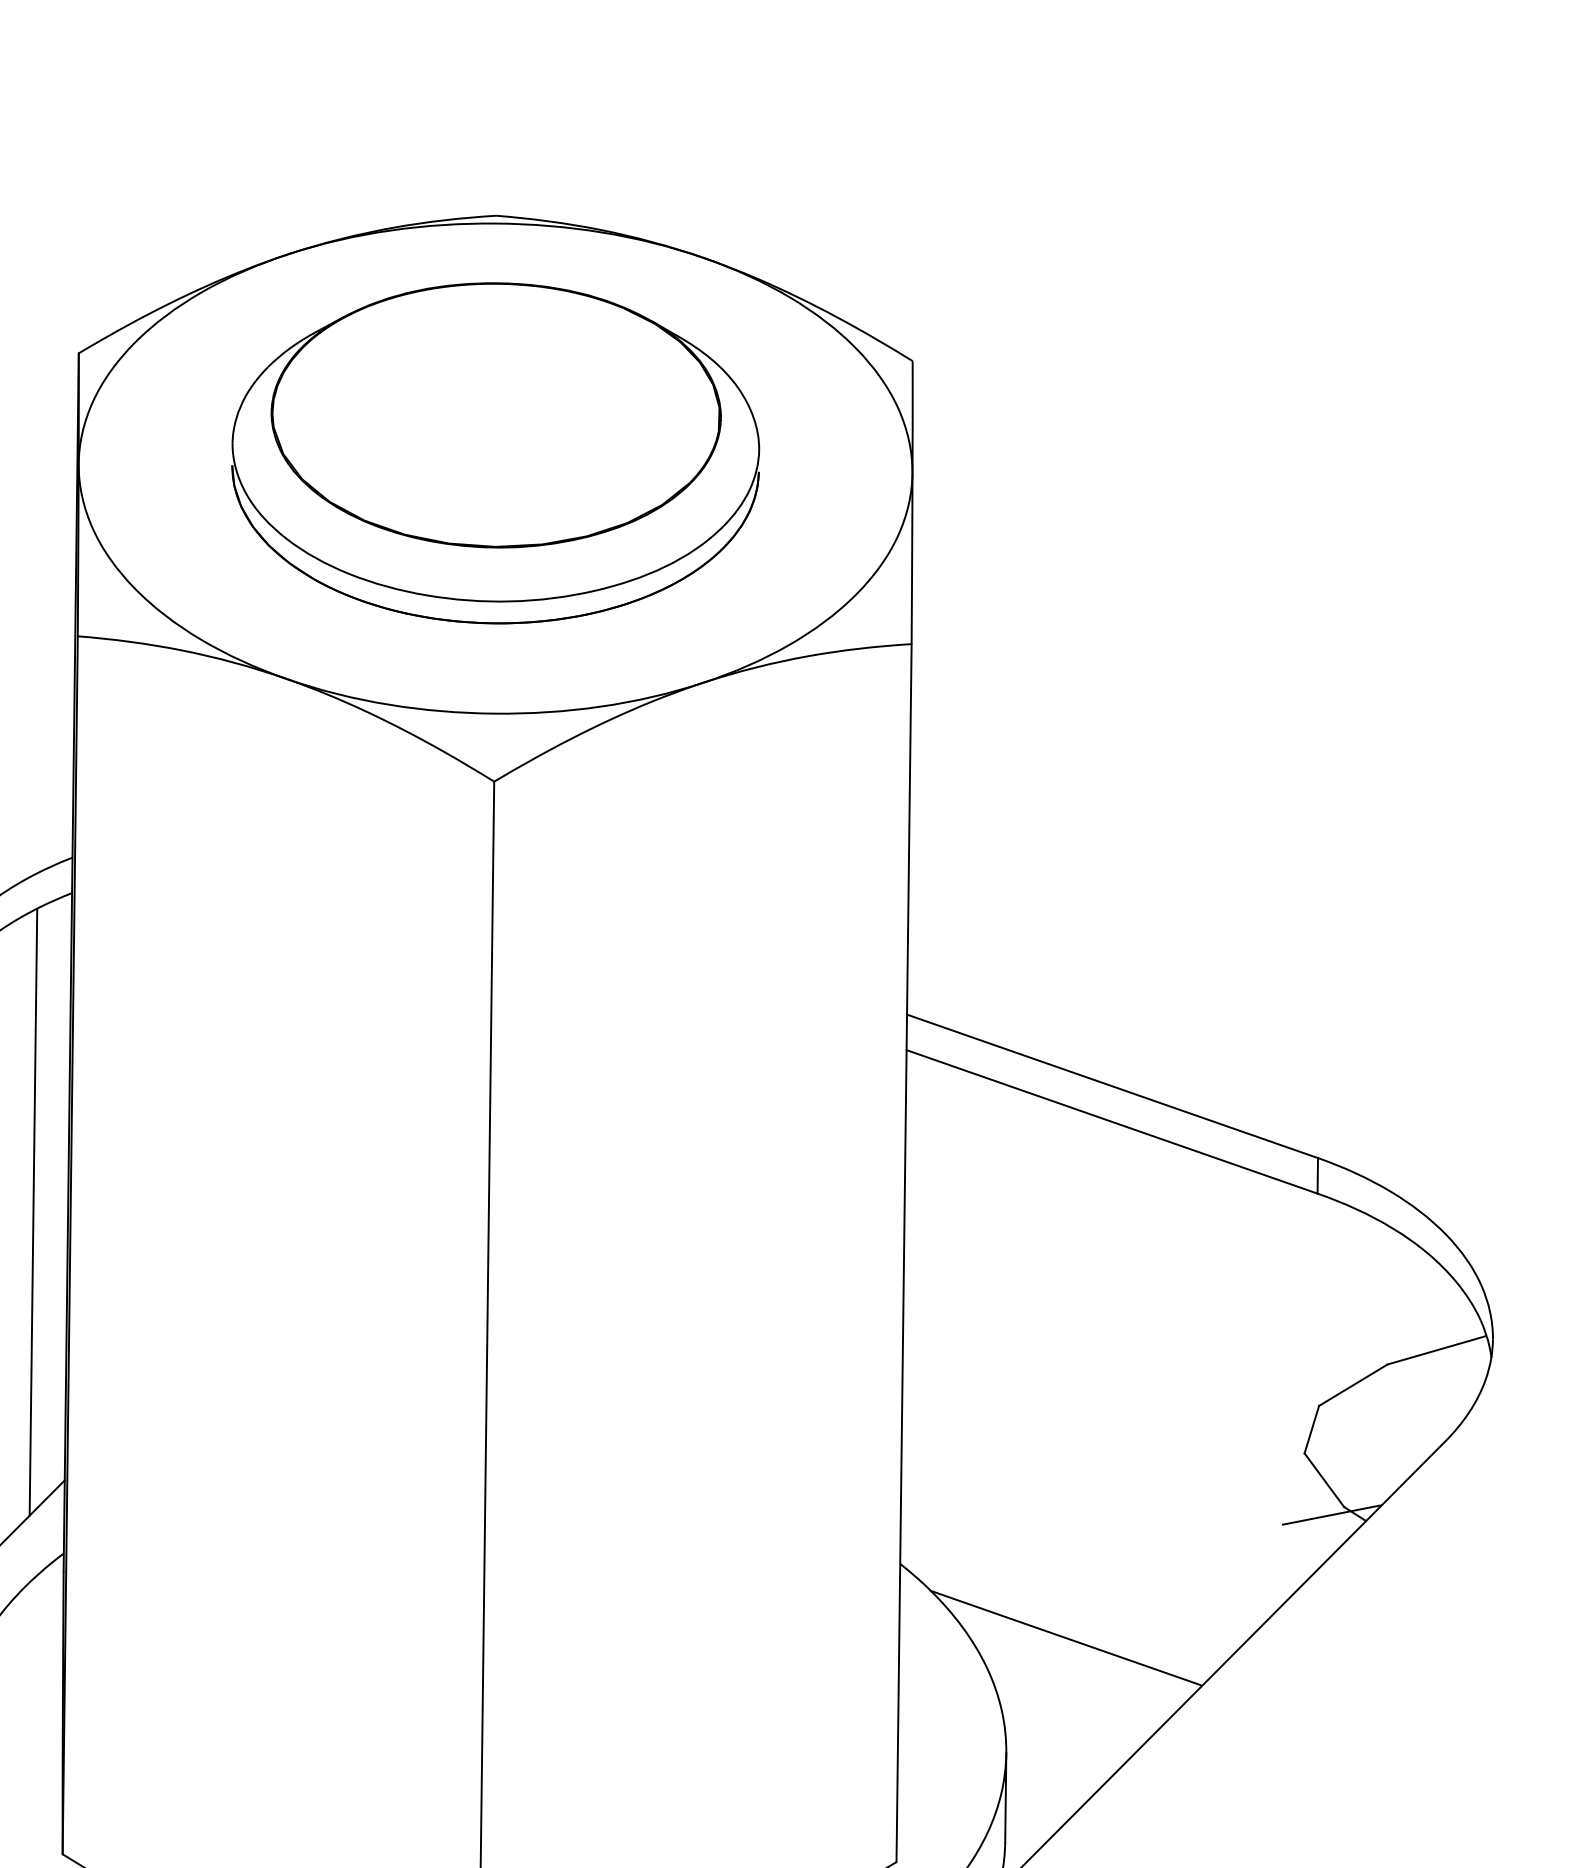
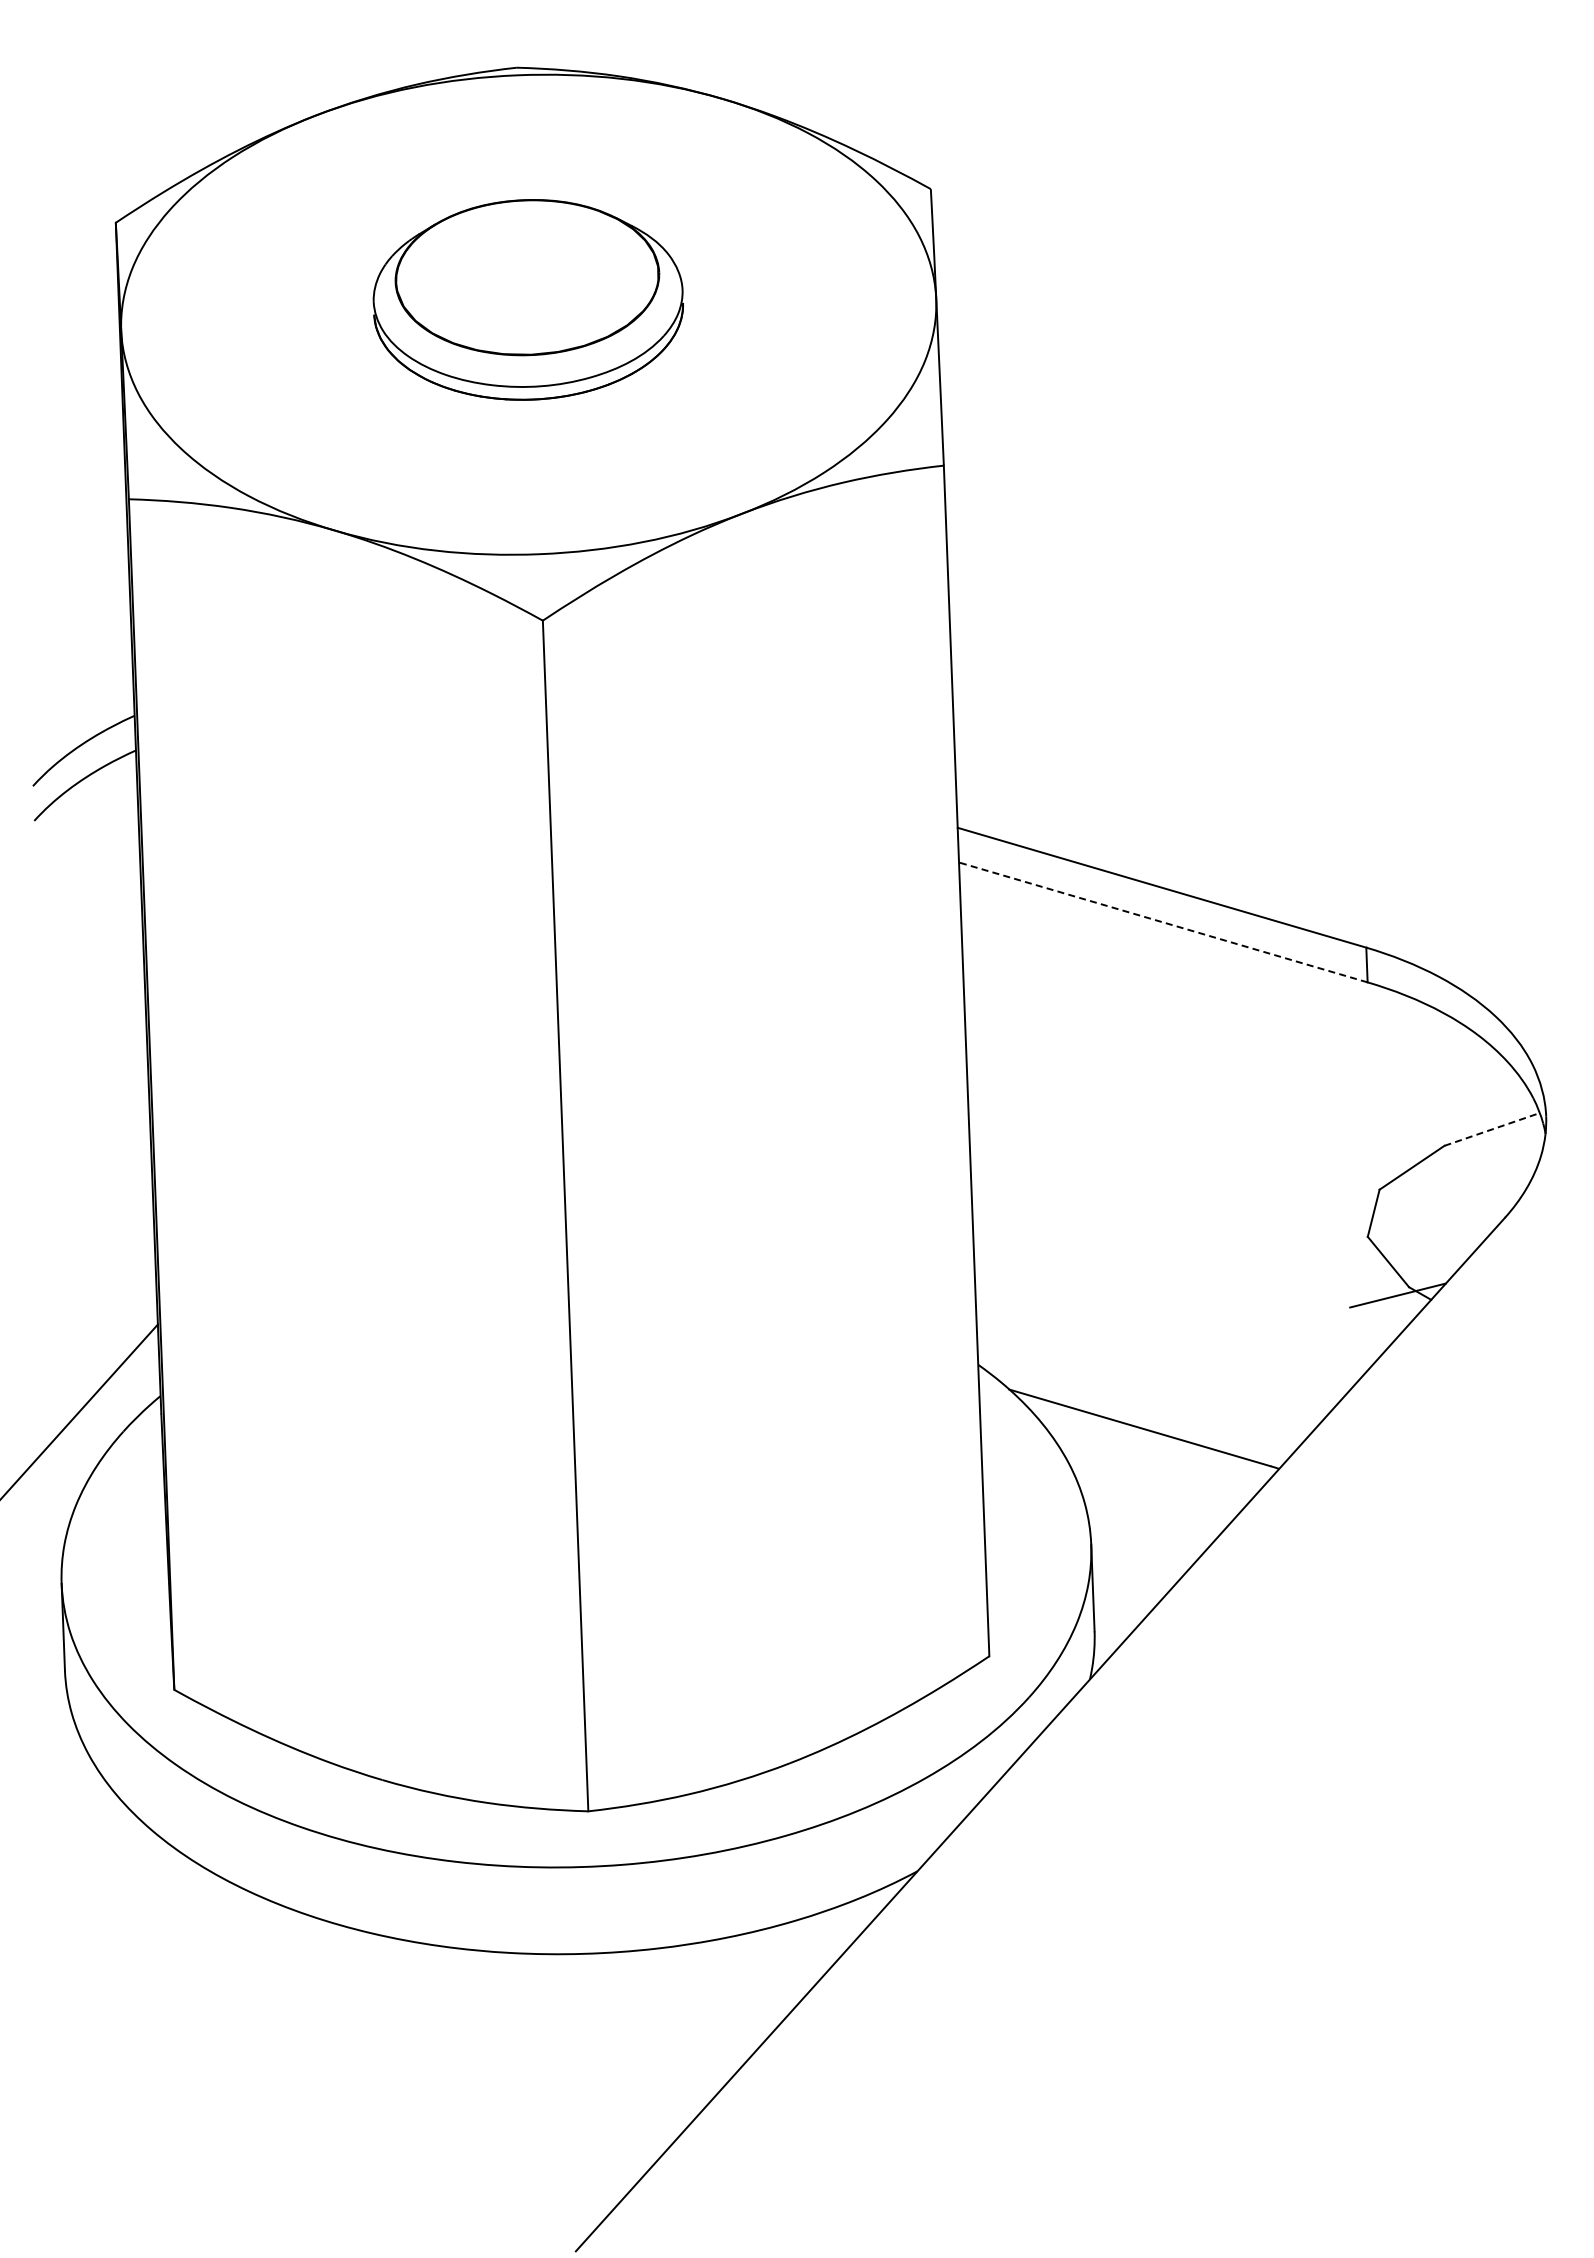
part: (496, 453) -> (528, 299), size x0.6
line: (1112, 1121) -> (1163, 922), solid -> dashed
line: (32, 1211) -> (113, 1063), removed
line: (1437, 1350) -> (1492, 1129), solid -> dashed

